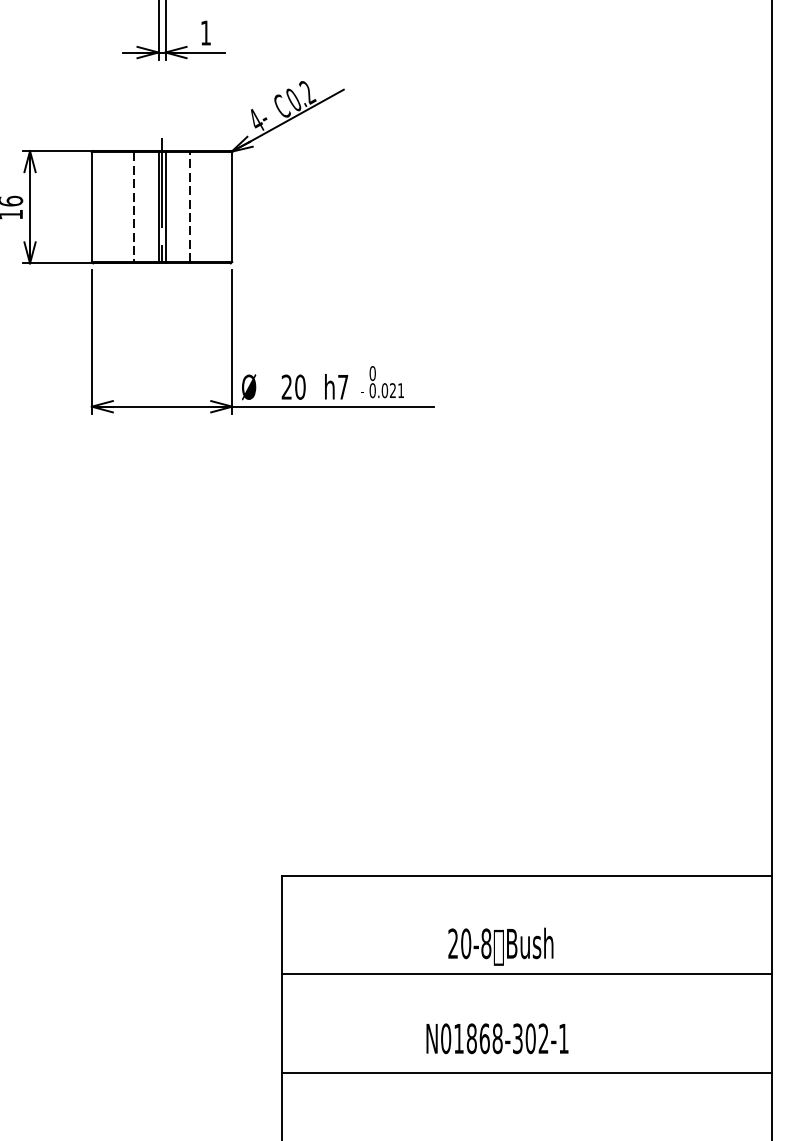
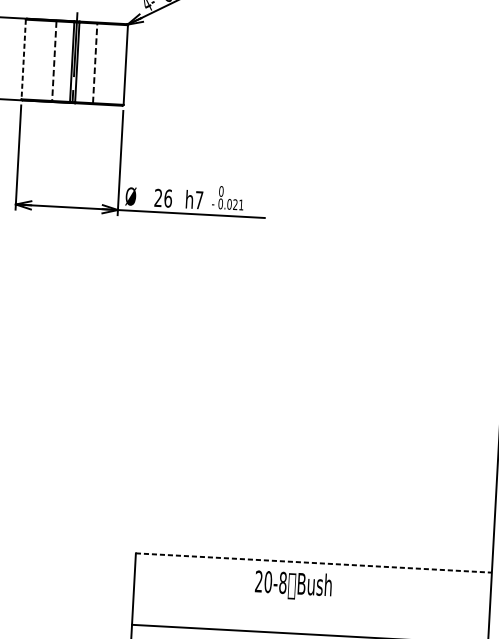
line: (91, 207) -> (23, 59), solid -> dashed
text: (300, 386) -> (168, 198), 20 -> 26
line: (527, 876) -> (314, 563), solid -> dashed
text: (500, 946) -> (293, 585), moved

